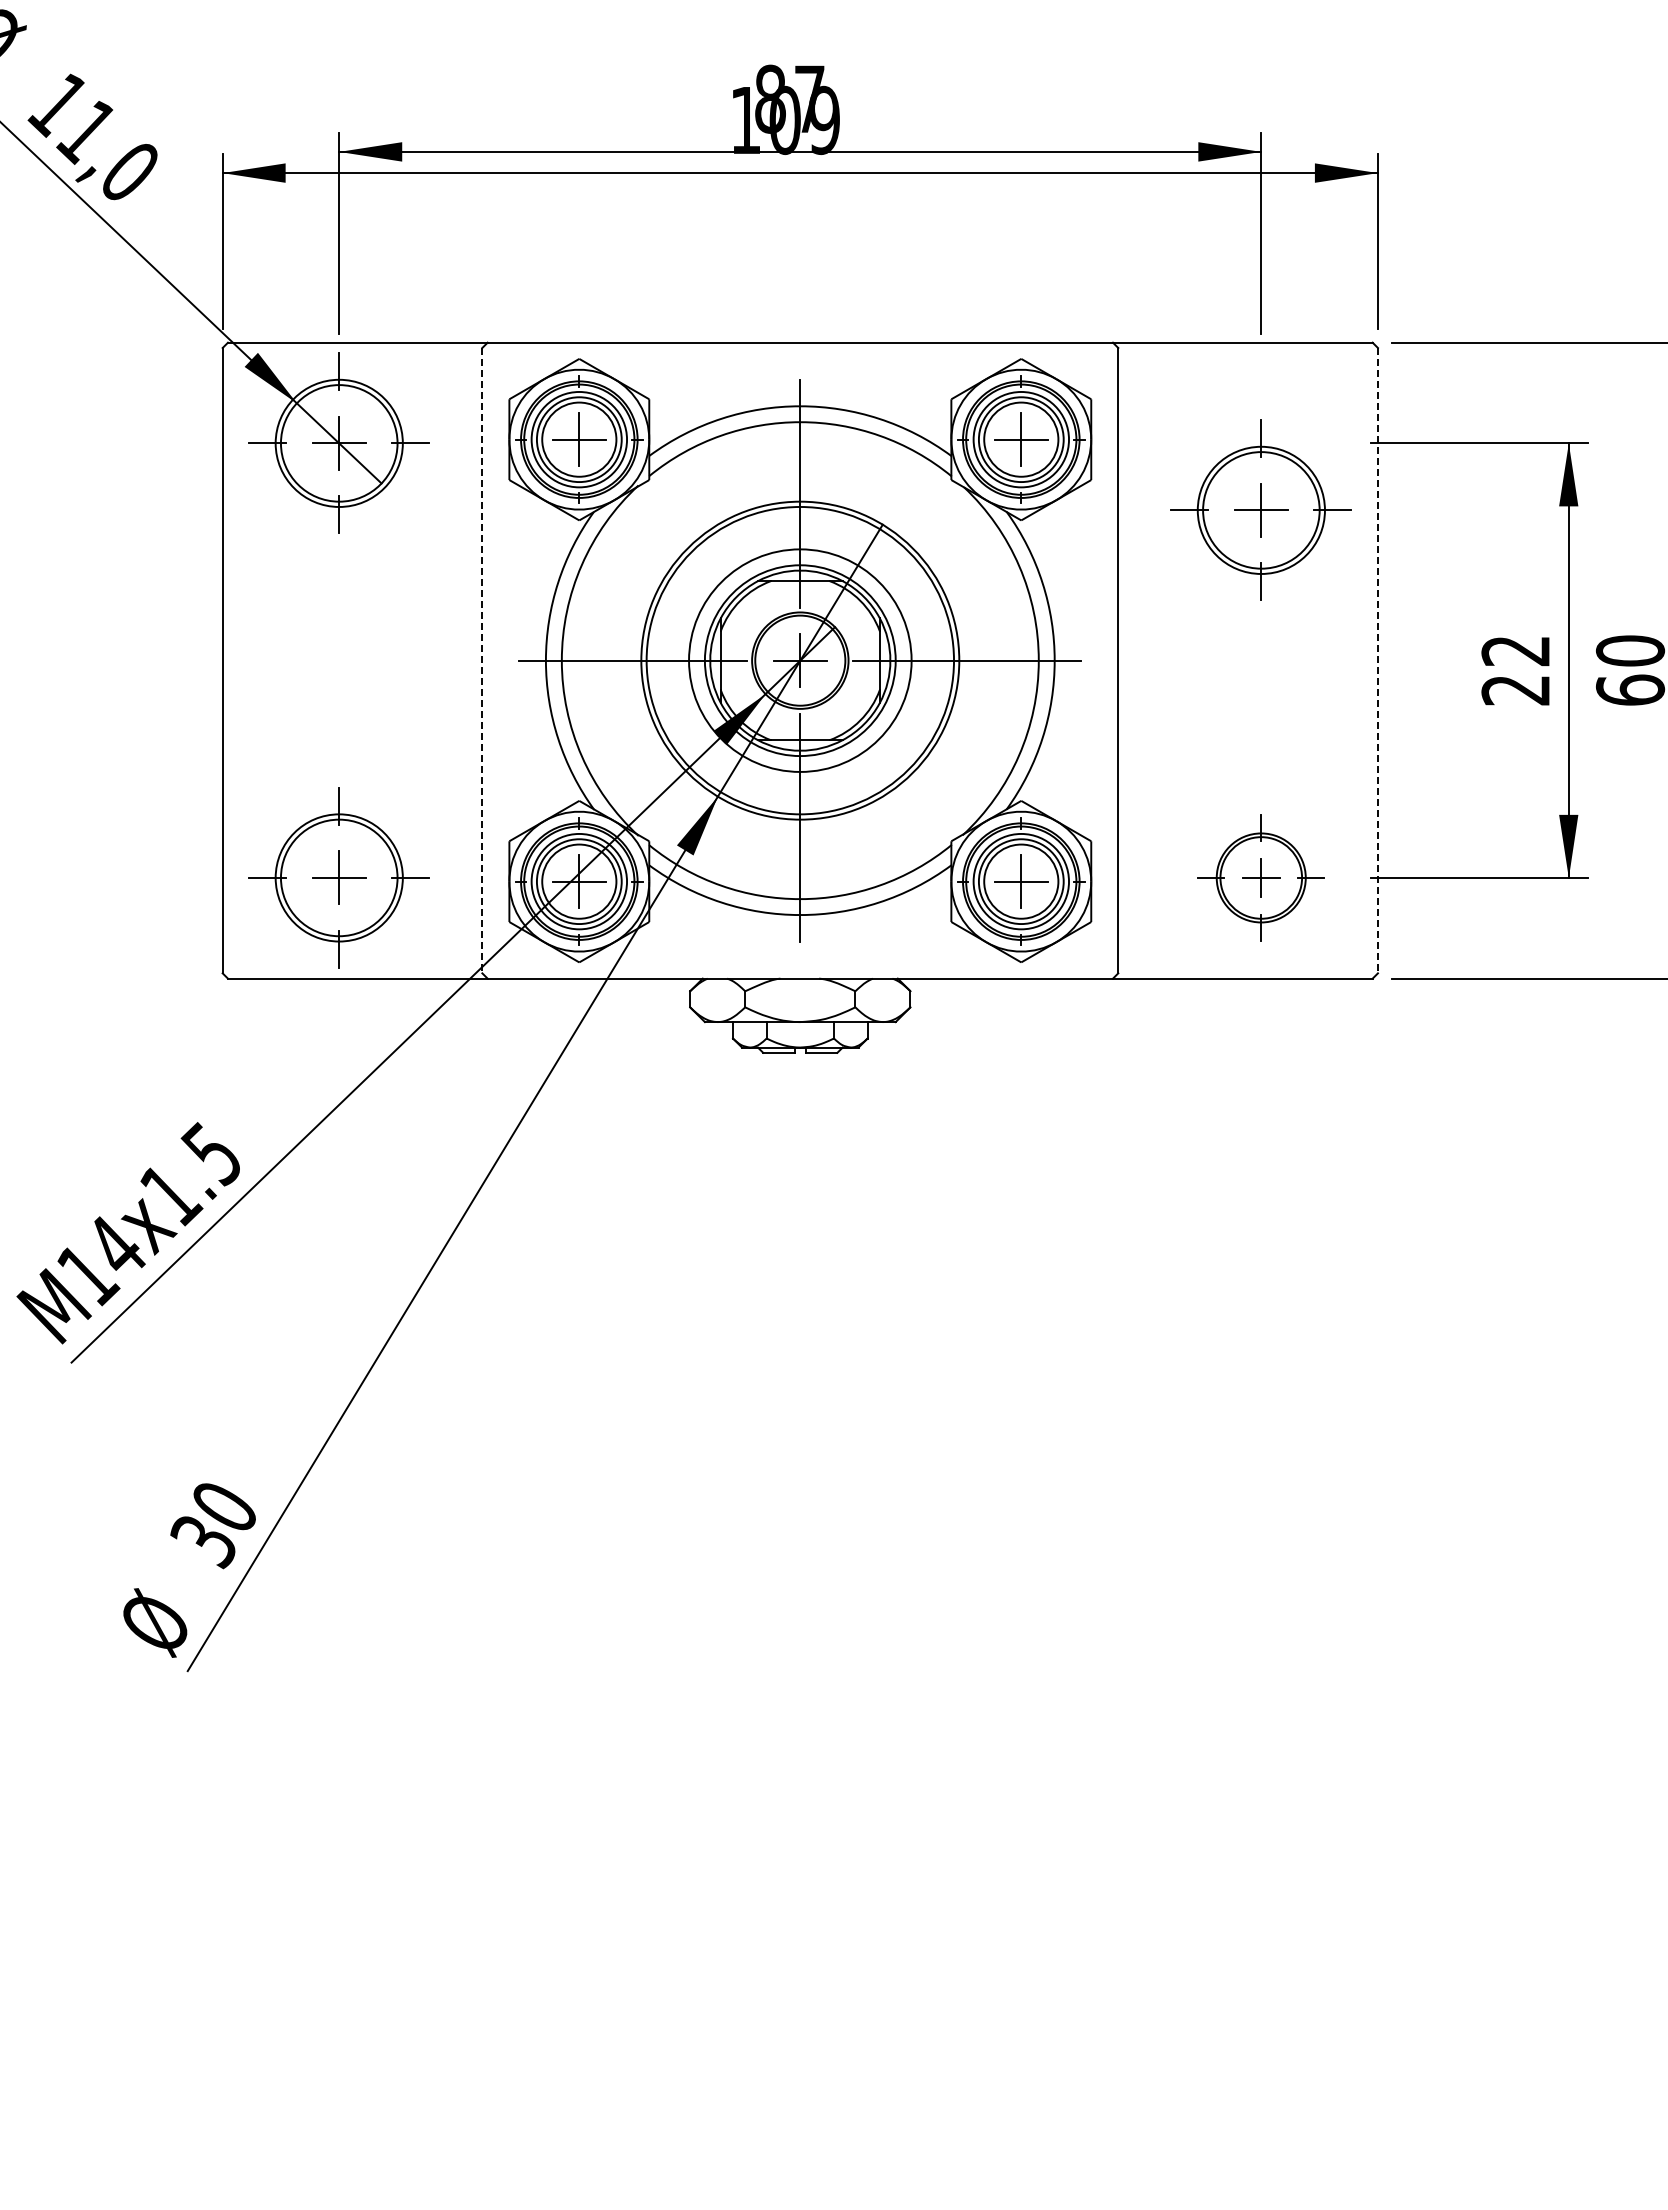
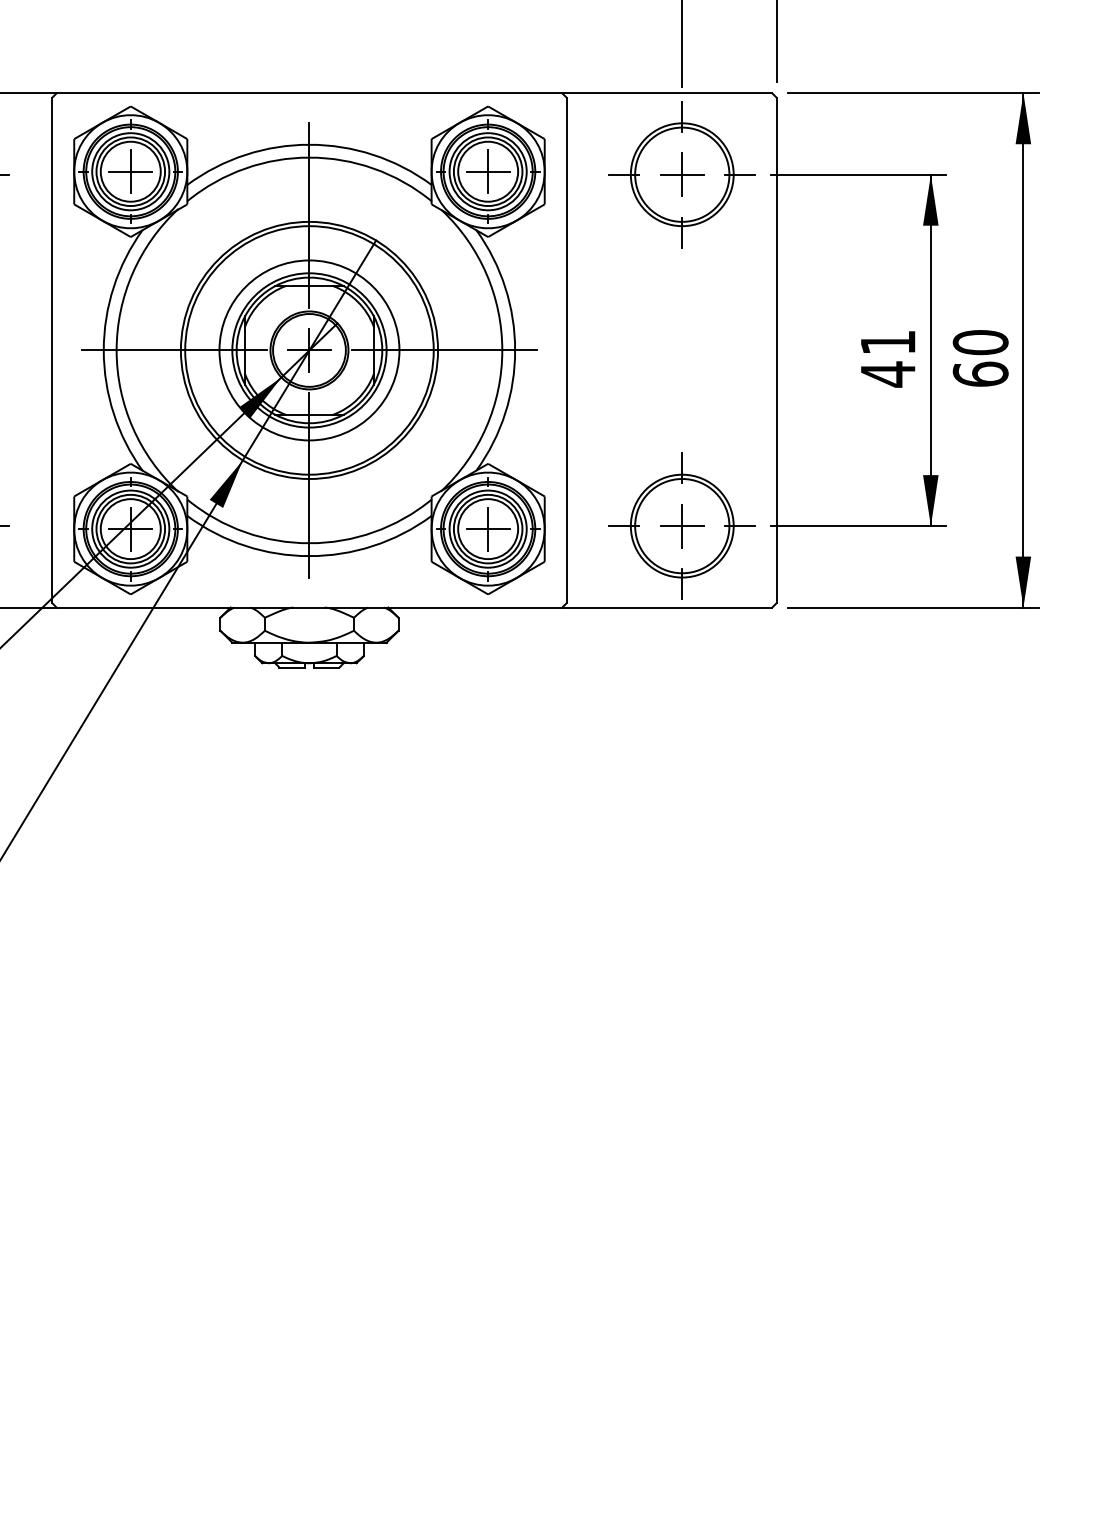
part: (1260, 509) -> (681, 174), moved
line: (482, 660) -> (52, 350), dashed -> solid
line: (1377, 660) -> (776, 350), dashed -> solid
text: (1515, 671) -> (887, 359), 22 -> 41
part: (1260, 877) -> (681, 525), size x1.43

